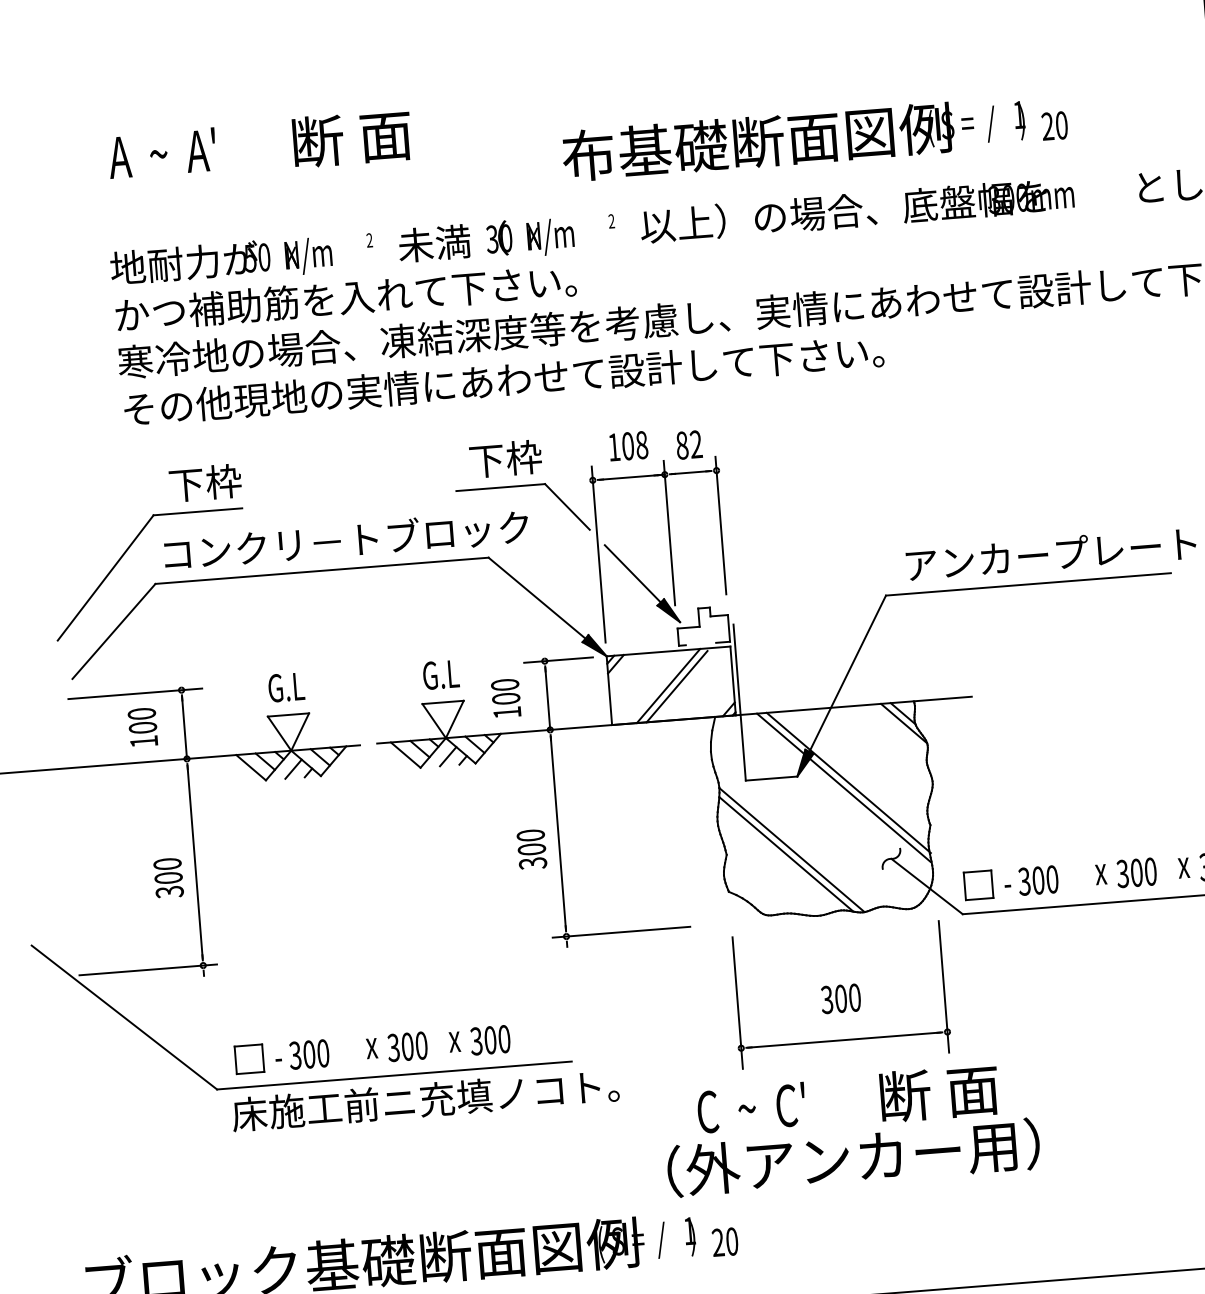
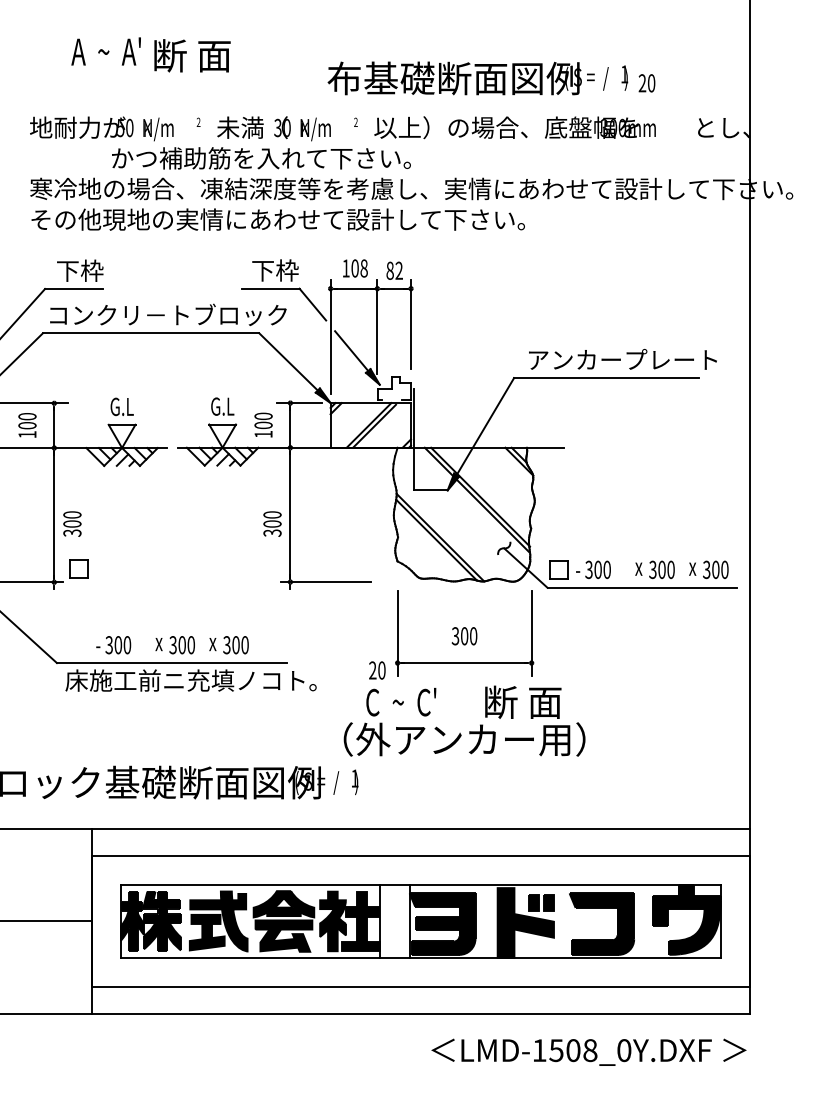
text: (161, 153) -> (105, 51), moved
text: (346, 298) -> (261, 158), moved
text: (168, 877) -> (72, 523), moved
part: (247, 1058) -> (78, 568), moved
text: (725, 1242) -> (377, 670), moved

